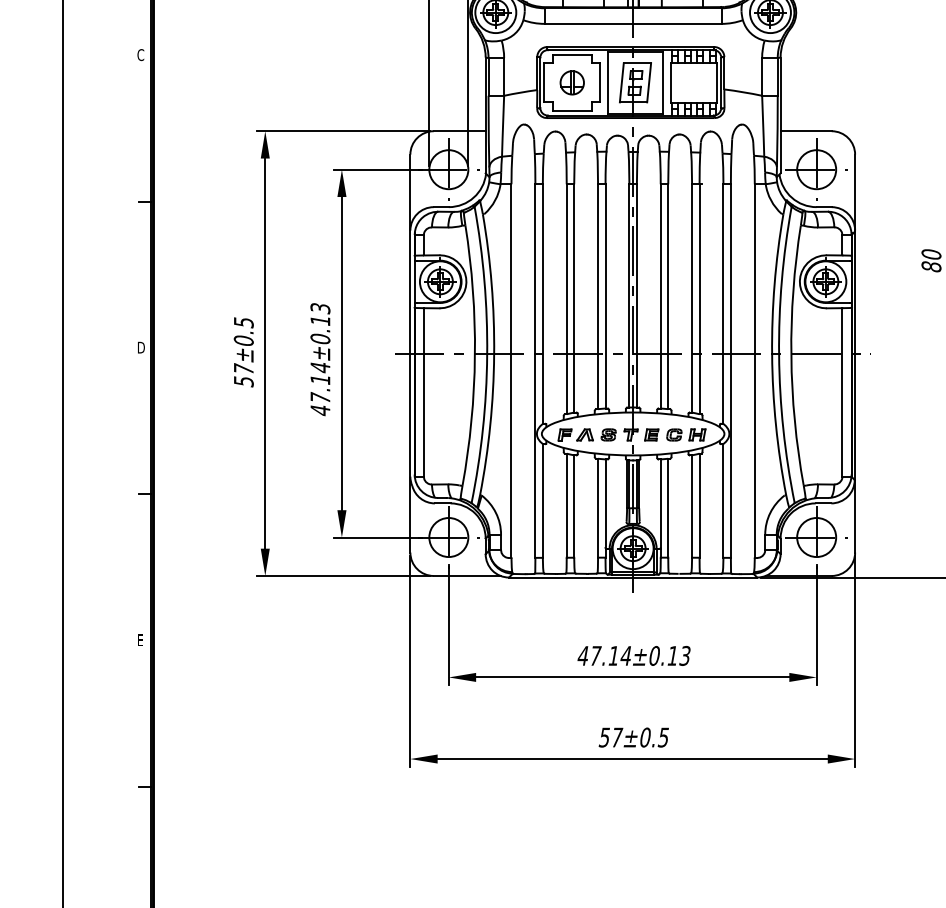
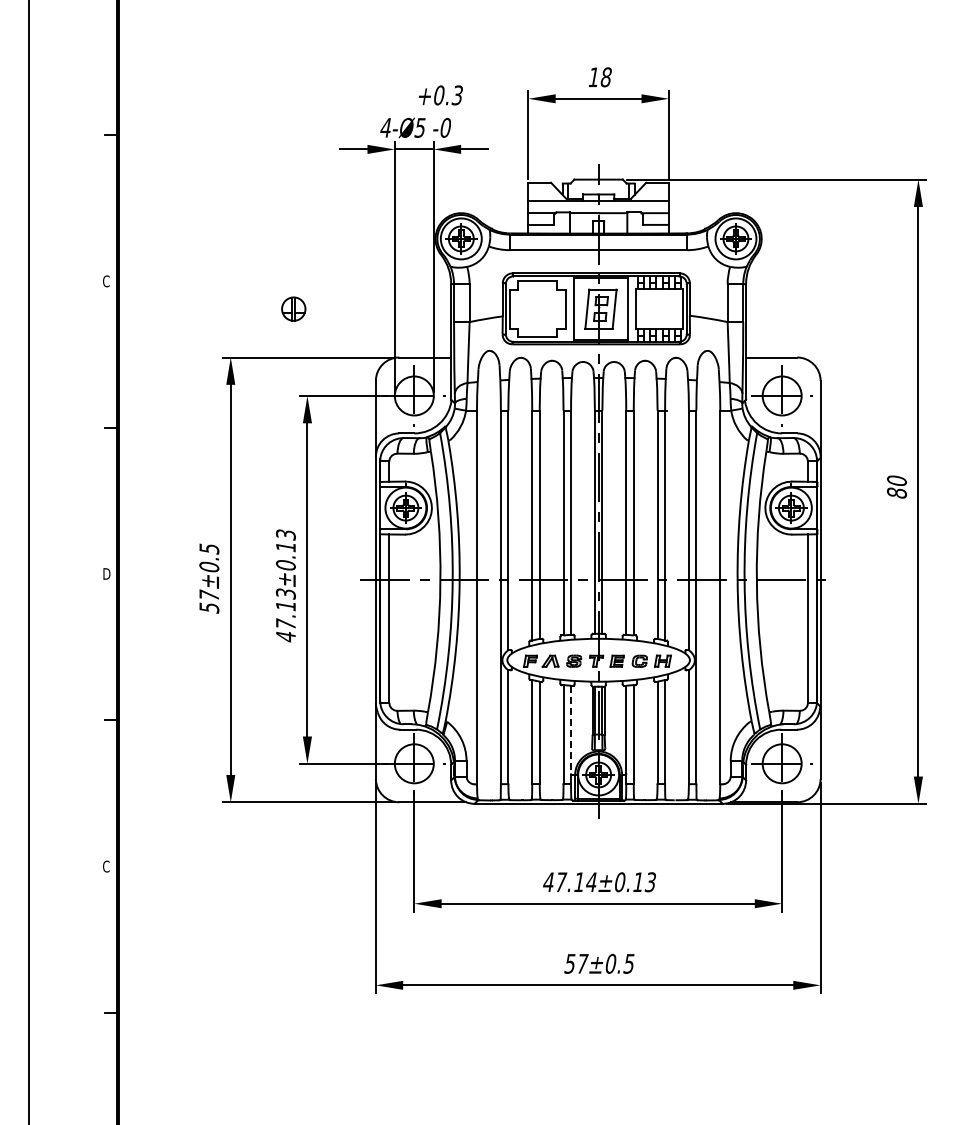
part: (572, 82) -> (293, 308), moved
text: (320, 367) -> (285, 593), 47.14±0.13 -> 47.13±0.13
line: (606, 503) -> (571, 729), solid -> dashed
text: (141, 640) -> (106, 866), E -> C

